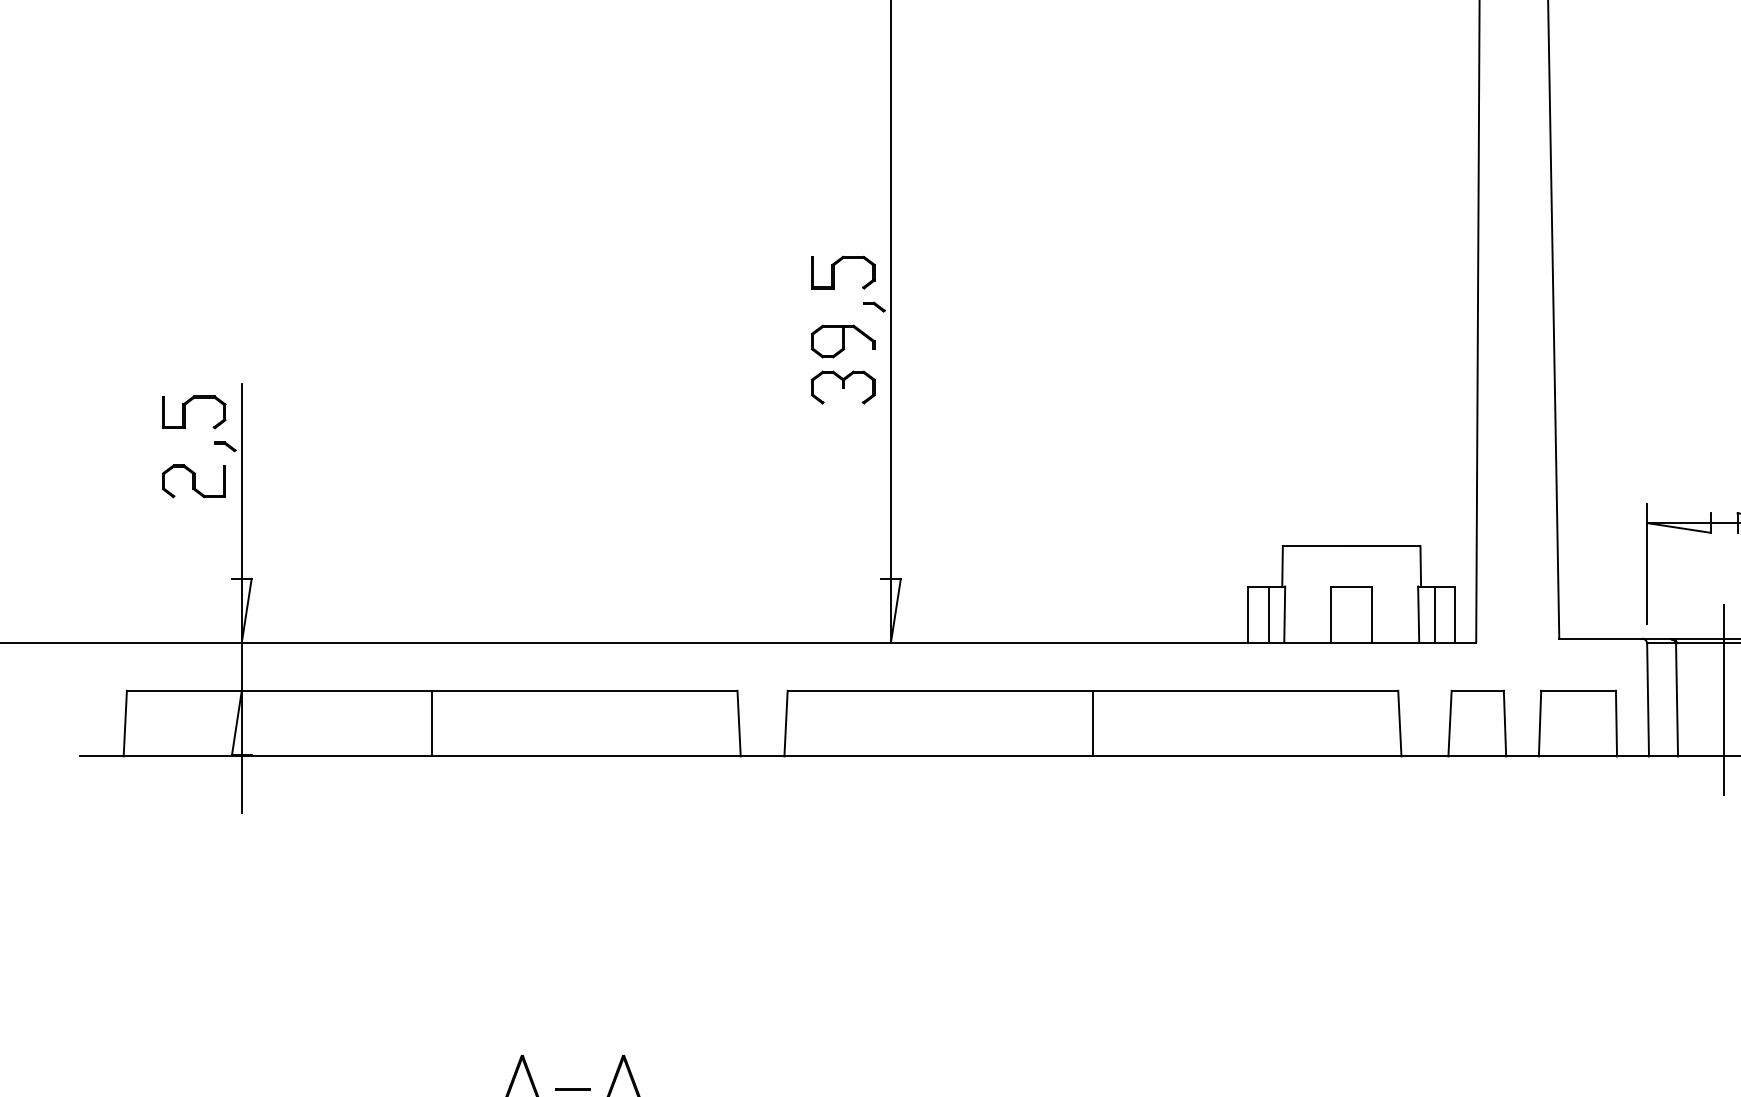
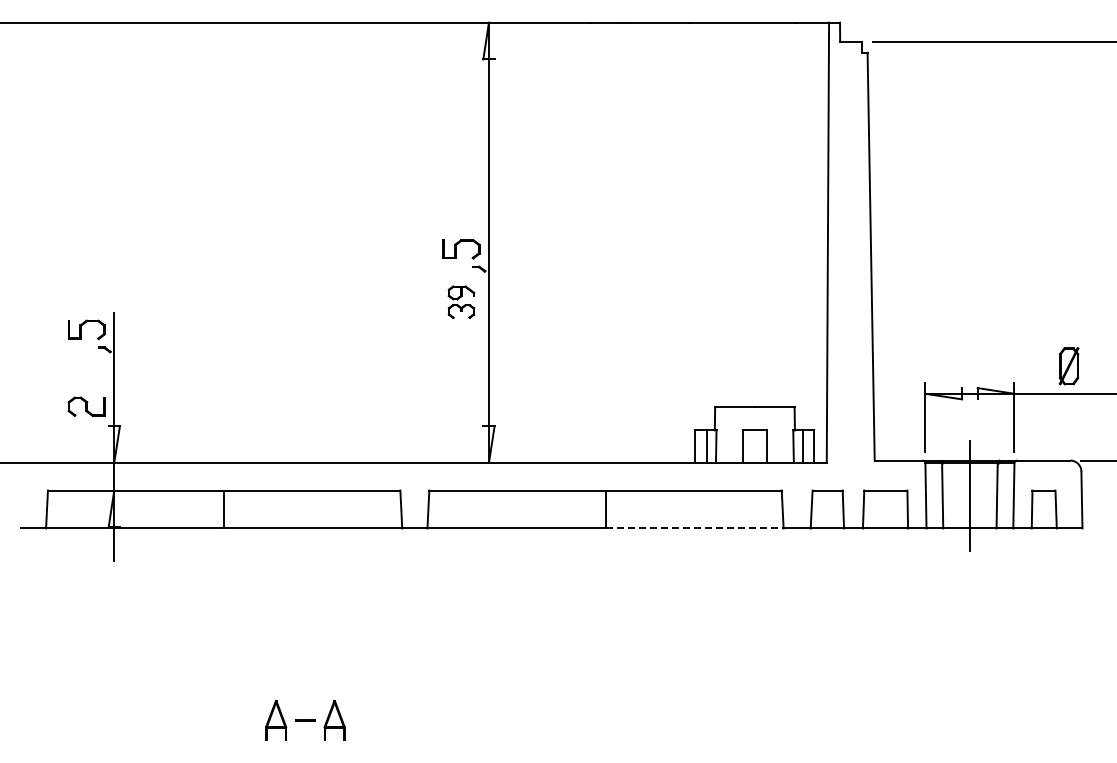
part: (843, 363) -> (461, 301), size x0.7
part: (193, 481) -> (86, 406), moved
line: (1248, 756) -> (695, 528), solid -> dashed

